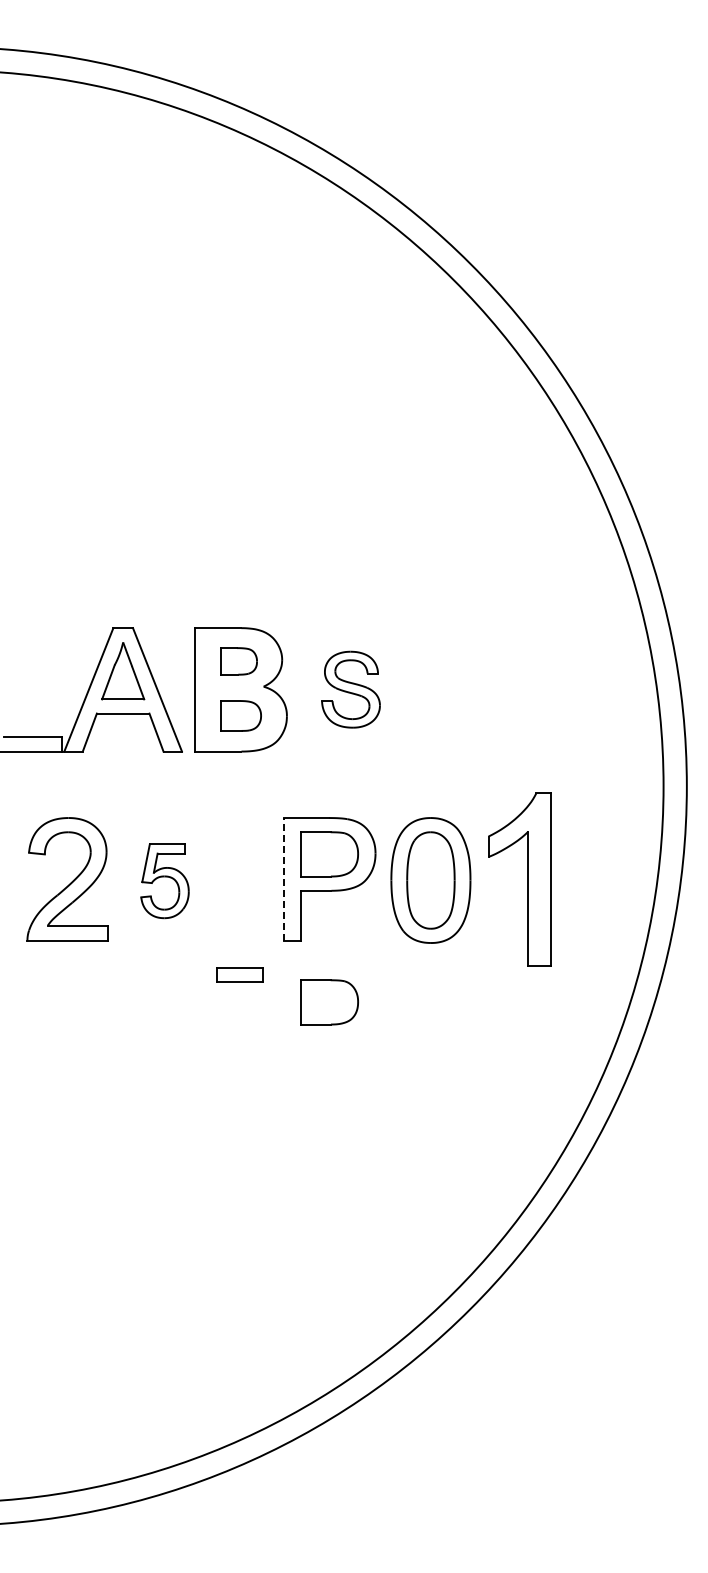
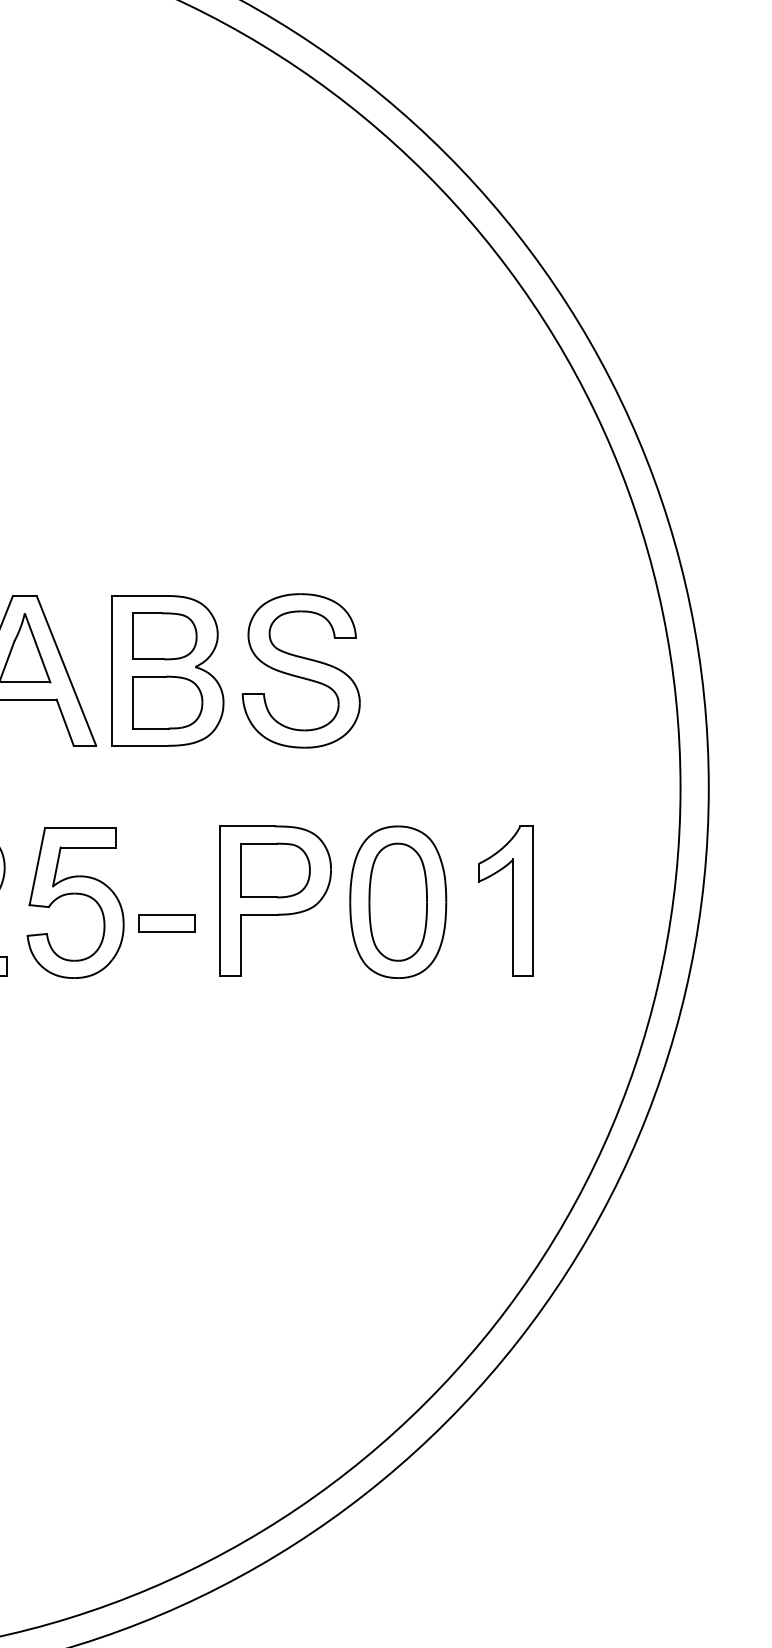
part: (238, 661) -> (164, 636), size x1.43
part: (350, 689) -> (300, 670), size x1.67
part: (241, 715) -> (168, 702), size x1.43
line: (283, 879) -> (219, 901), dashed -> solid
part: (519, 879) -> (505, 901), size x0.71
part: (164, 880) -> (74, 902), size x1.67
part: (239, 974) -> (165, 922), moved
part: (329, 1002) -> (275, 1050), removed

